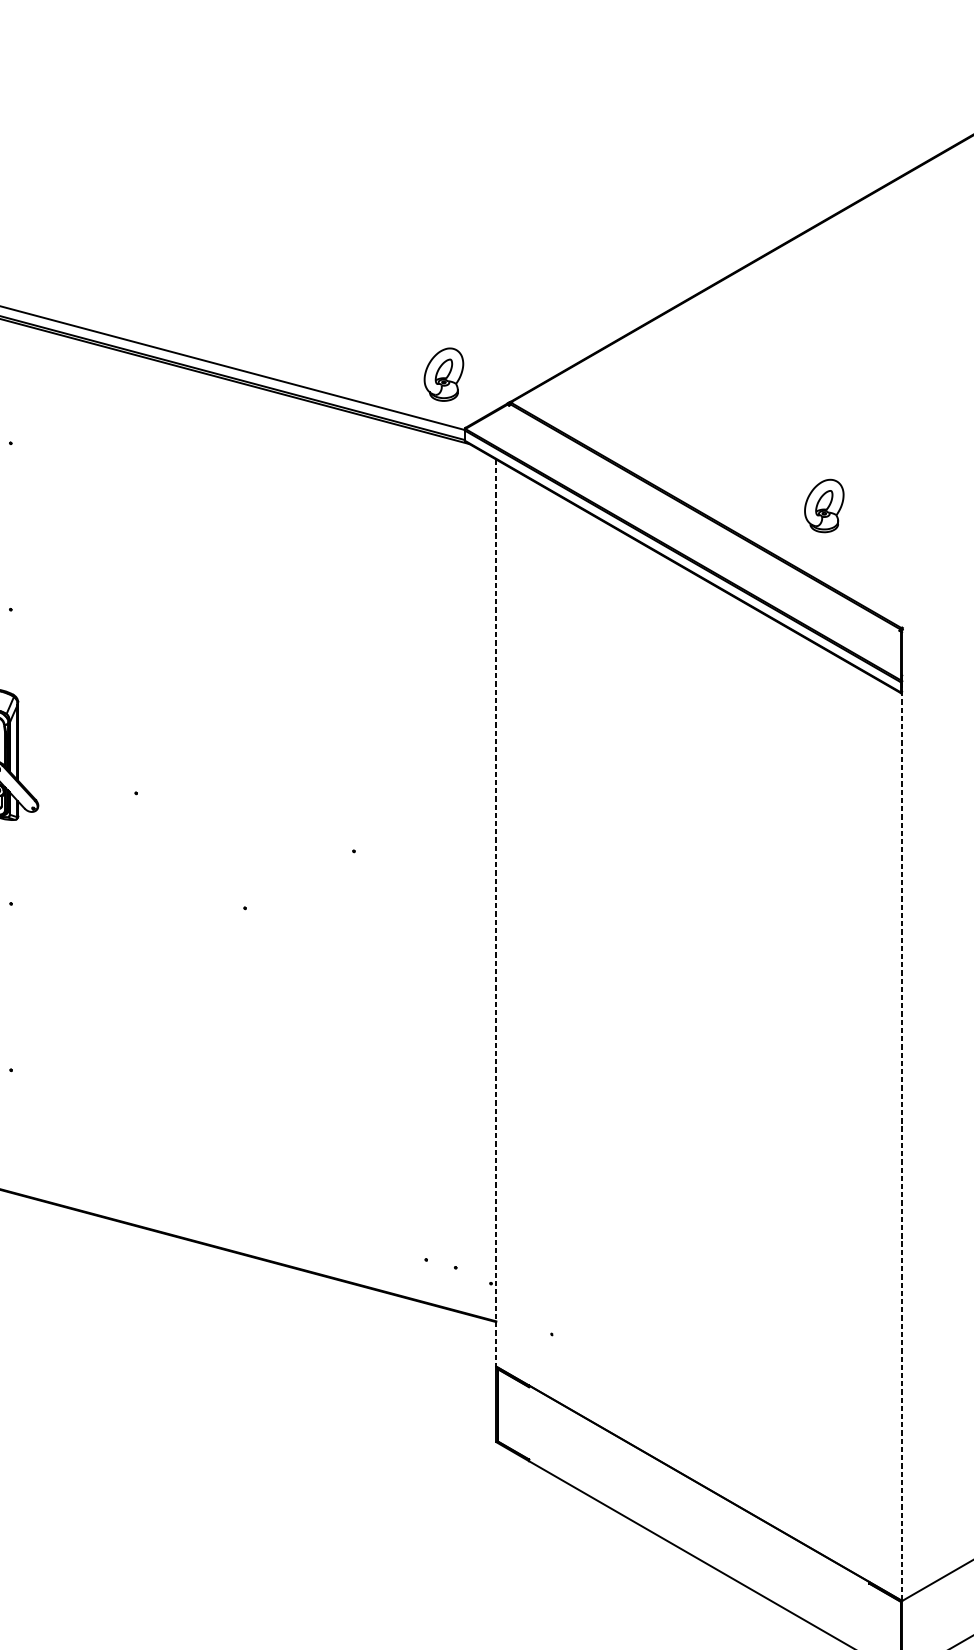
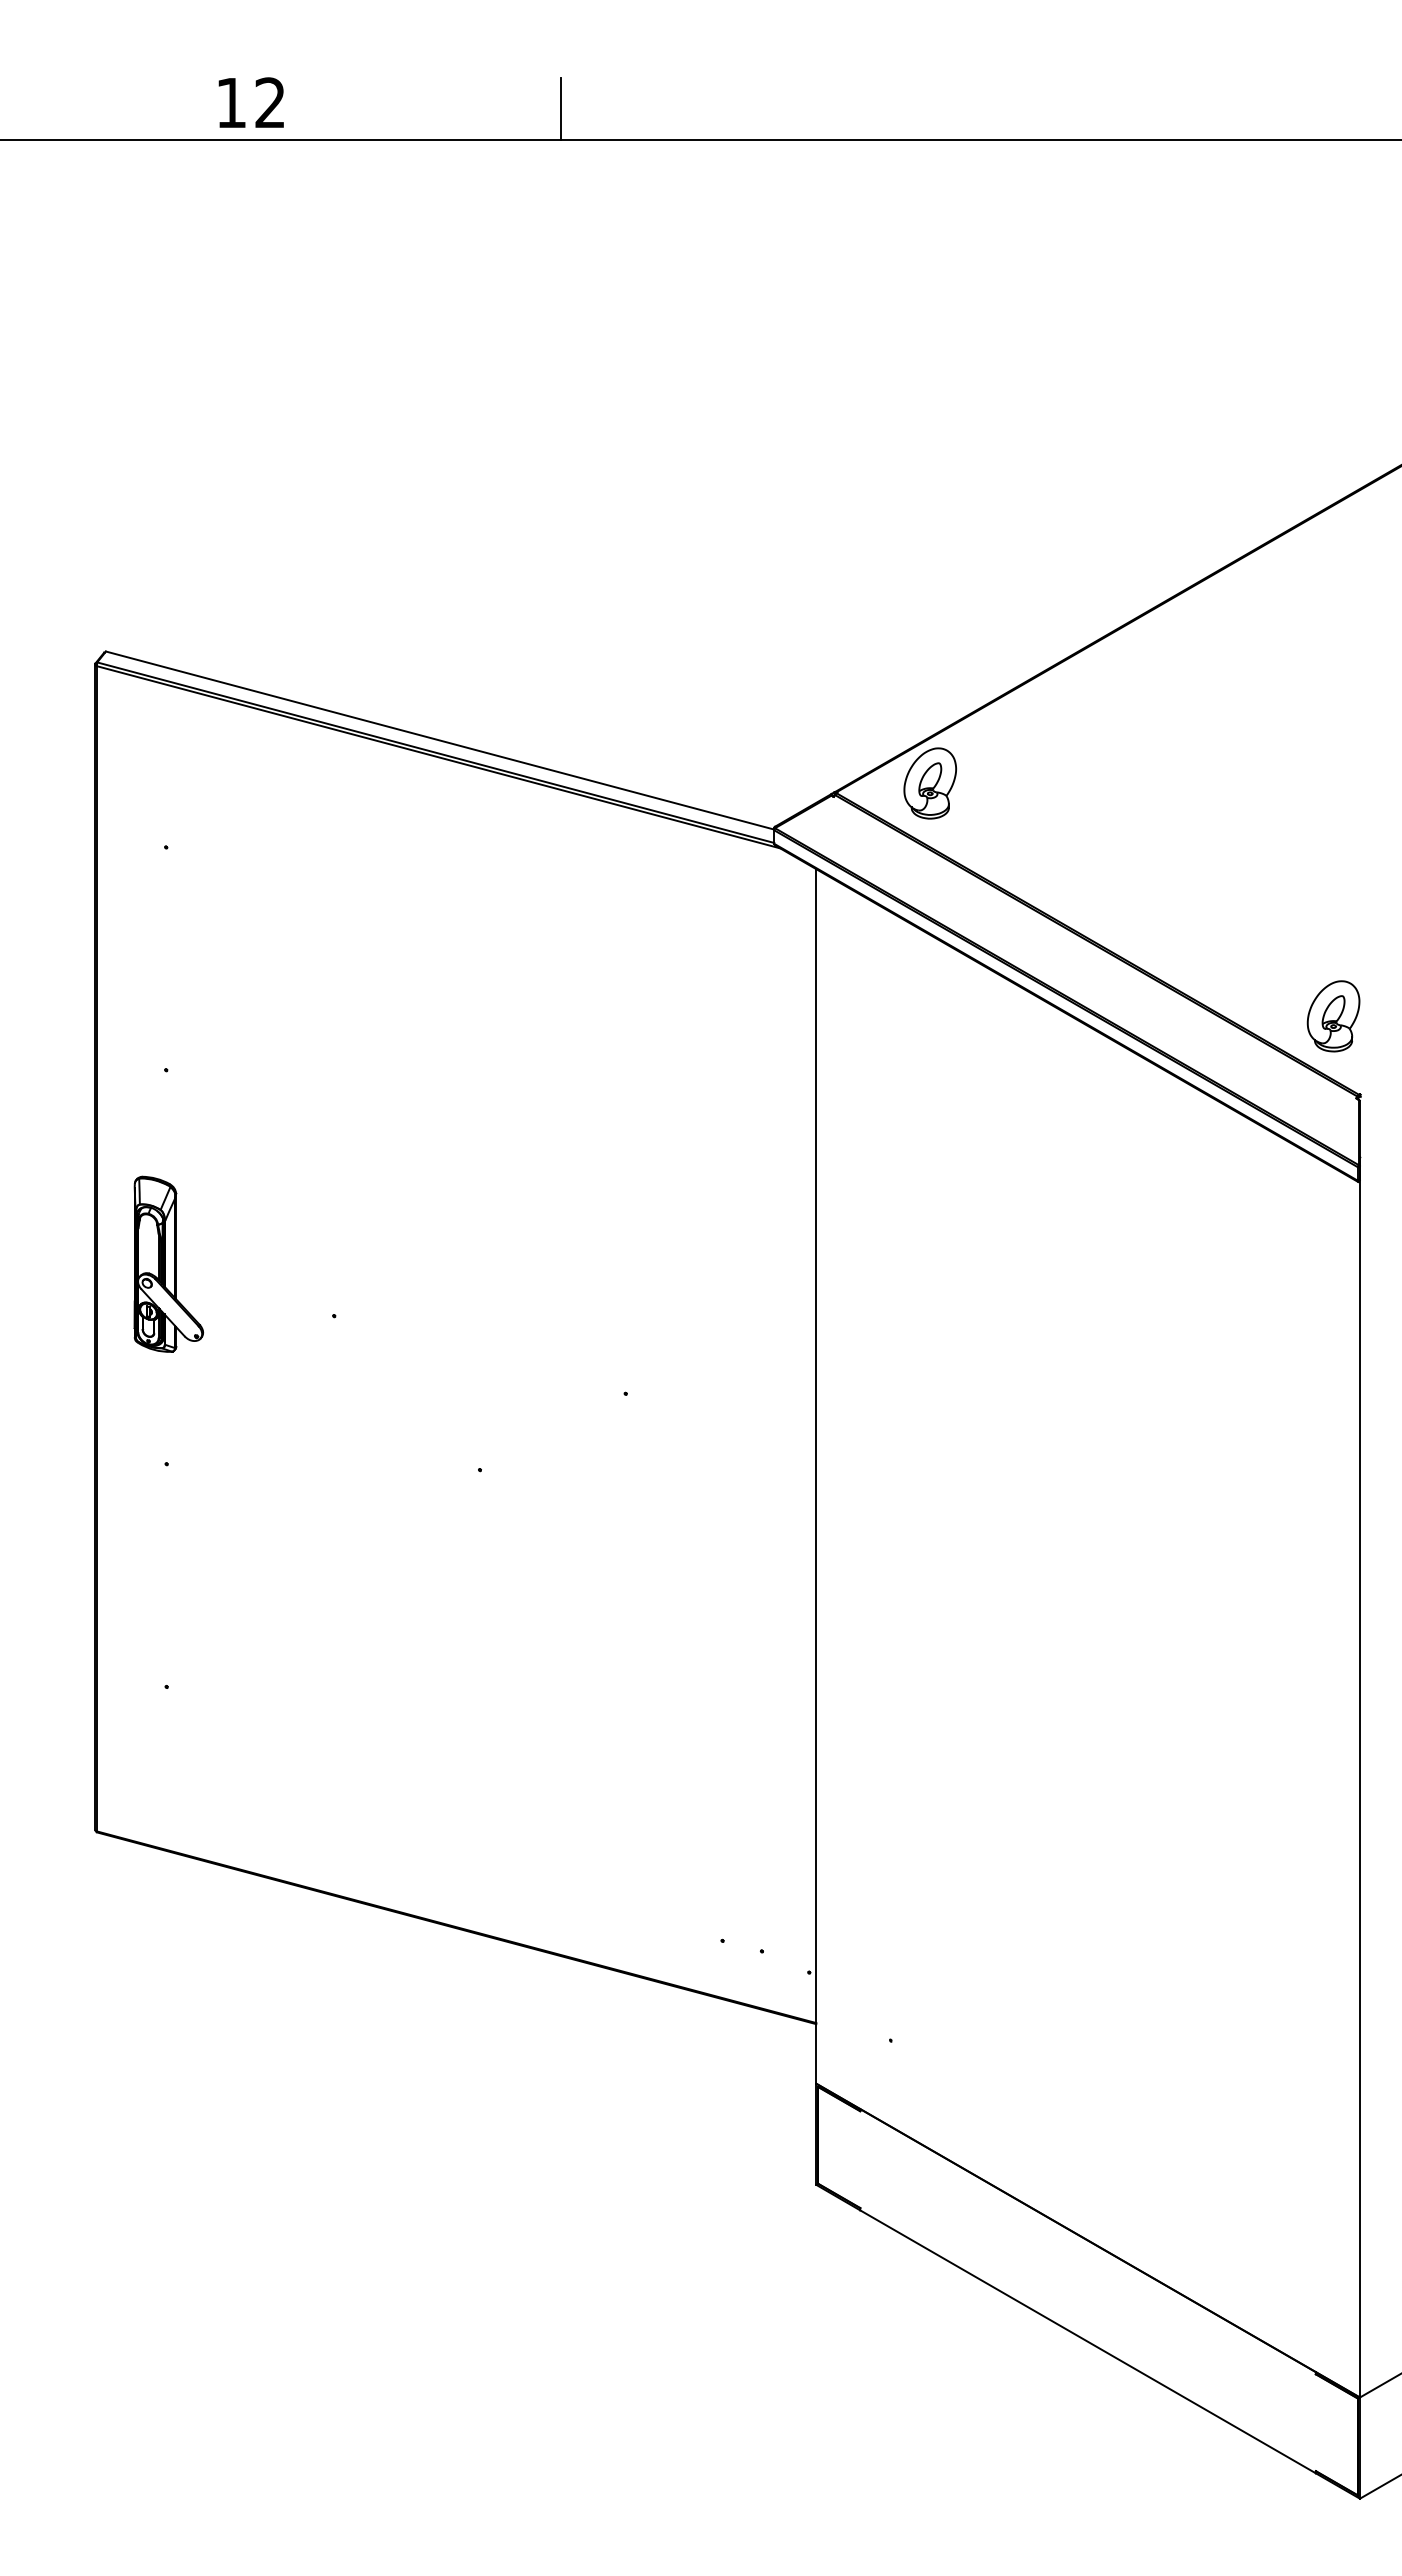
part: (443, 374) -> (929, 783), moved
part: (824, 506) -> (1333, 1016), moved
line: (496, 913) -> (816, 1476), dashed -> solid
line: (901, 1137) -> (1359, 1777), dashed -> solid

